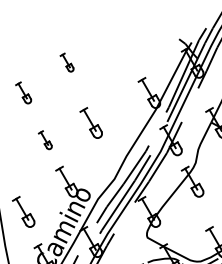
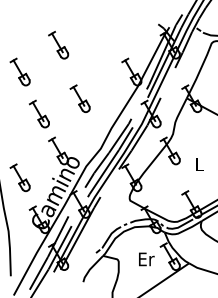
part: (66, 61) -> (58, 44), size x1.67
part: (22, 92) -> (19, 71), size x1.43
part: (45, 139) -> (39, 113), size x1.67

